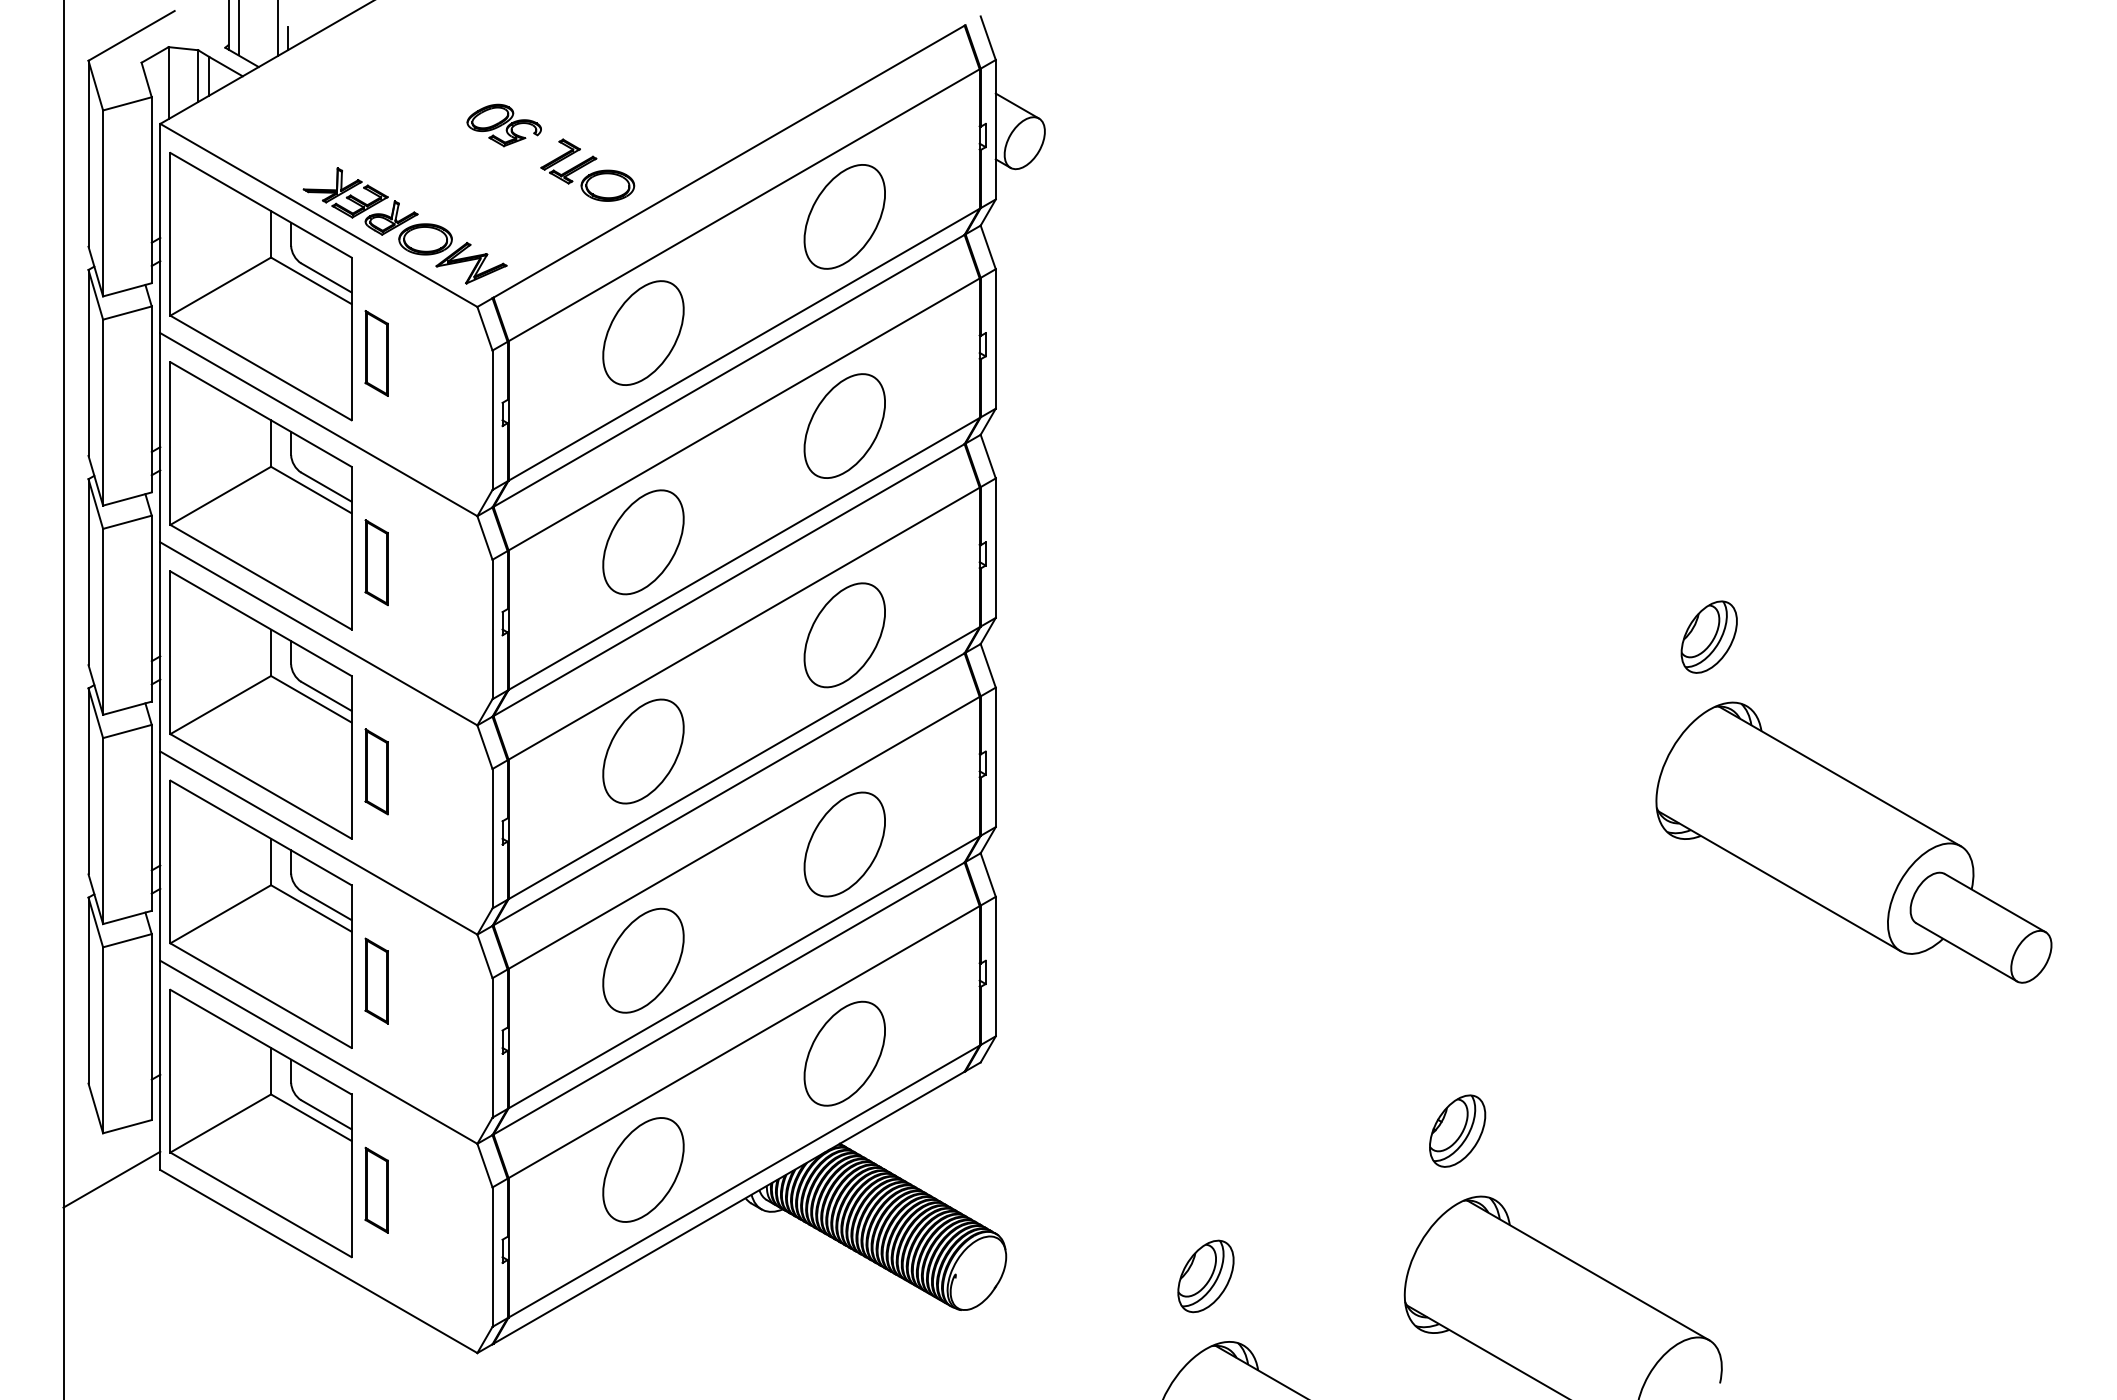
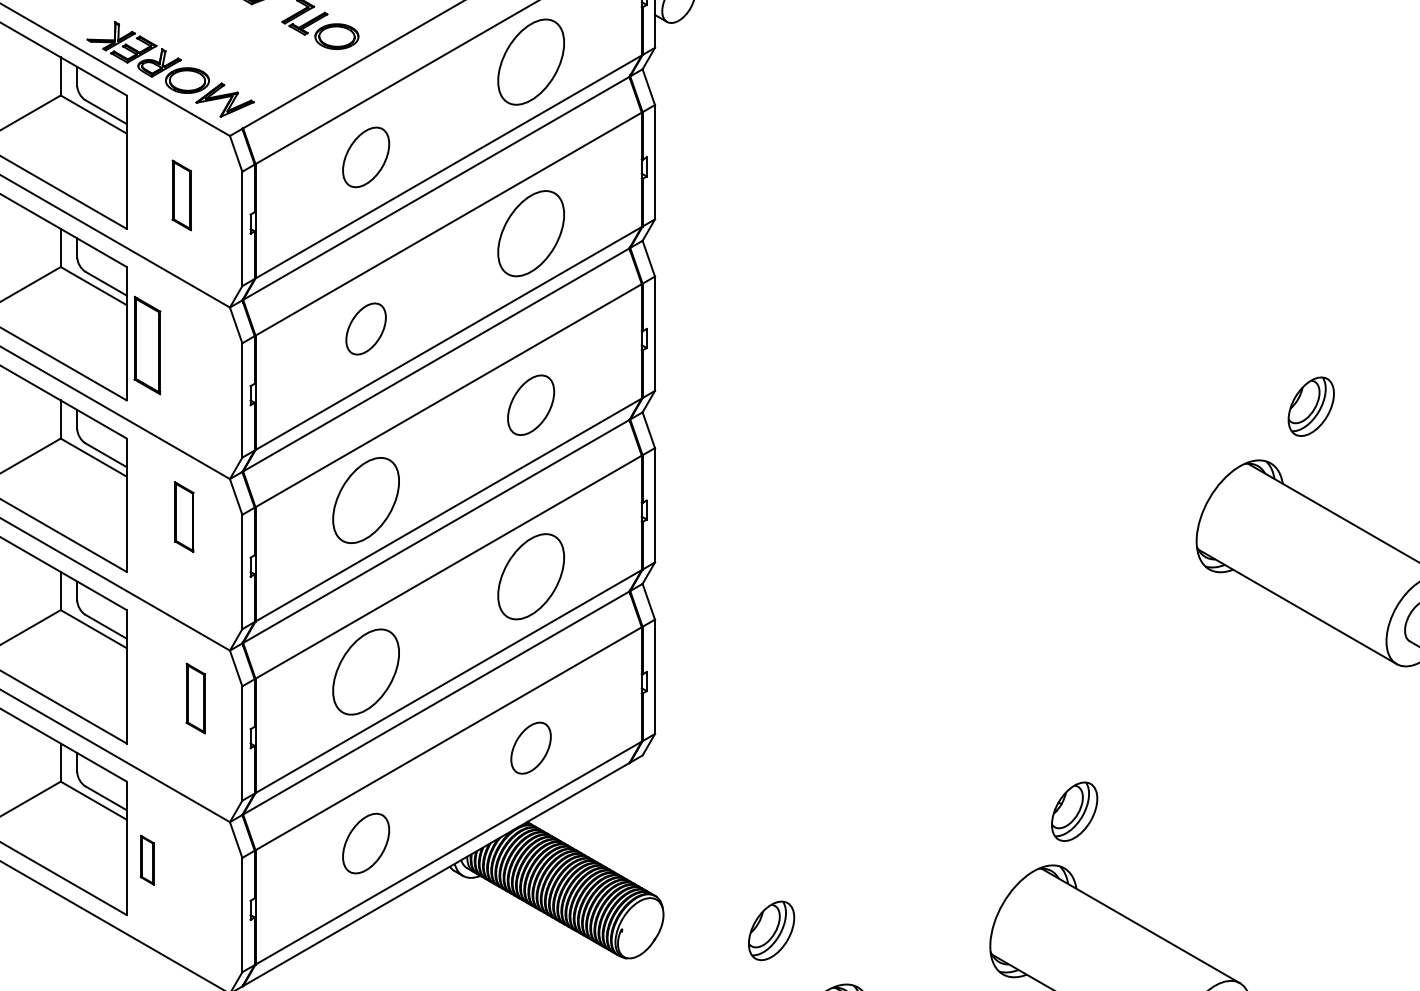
part: (643, 332) -> (366, 156), size x0.7
part: (376, 353) -> (181, 195), moved
part: (643, 542) -> (366, 329), size x0.6
part: (376, 562) -> (147, 345), size x1.4
part: (844, 635) -> (530, 405), size x0.7
part: (1708, 636) -> (1310, 406), moved
part: (376, 771) -> (184, 516), moved
part: (376, 980) -> (195, 698), moved
part: (844, 1053) -> (530, 748), size x0.6
part: (1457, 1130) -> (1074, 811), moved
part: (643, 1169) -> (366, 843), size x0.7
part: (376, 1189) -> (147, 859), size x0.7
part: (1205, 1276) -> (771, 930), moved

